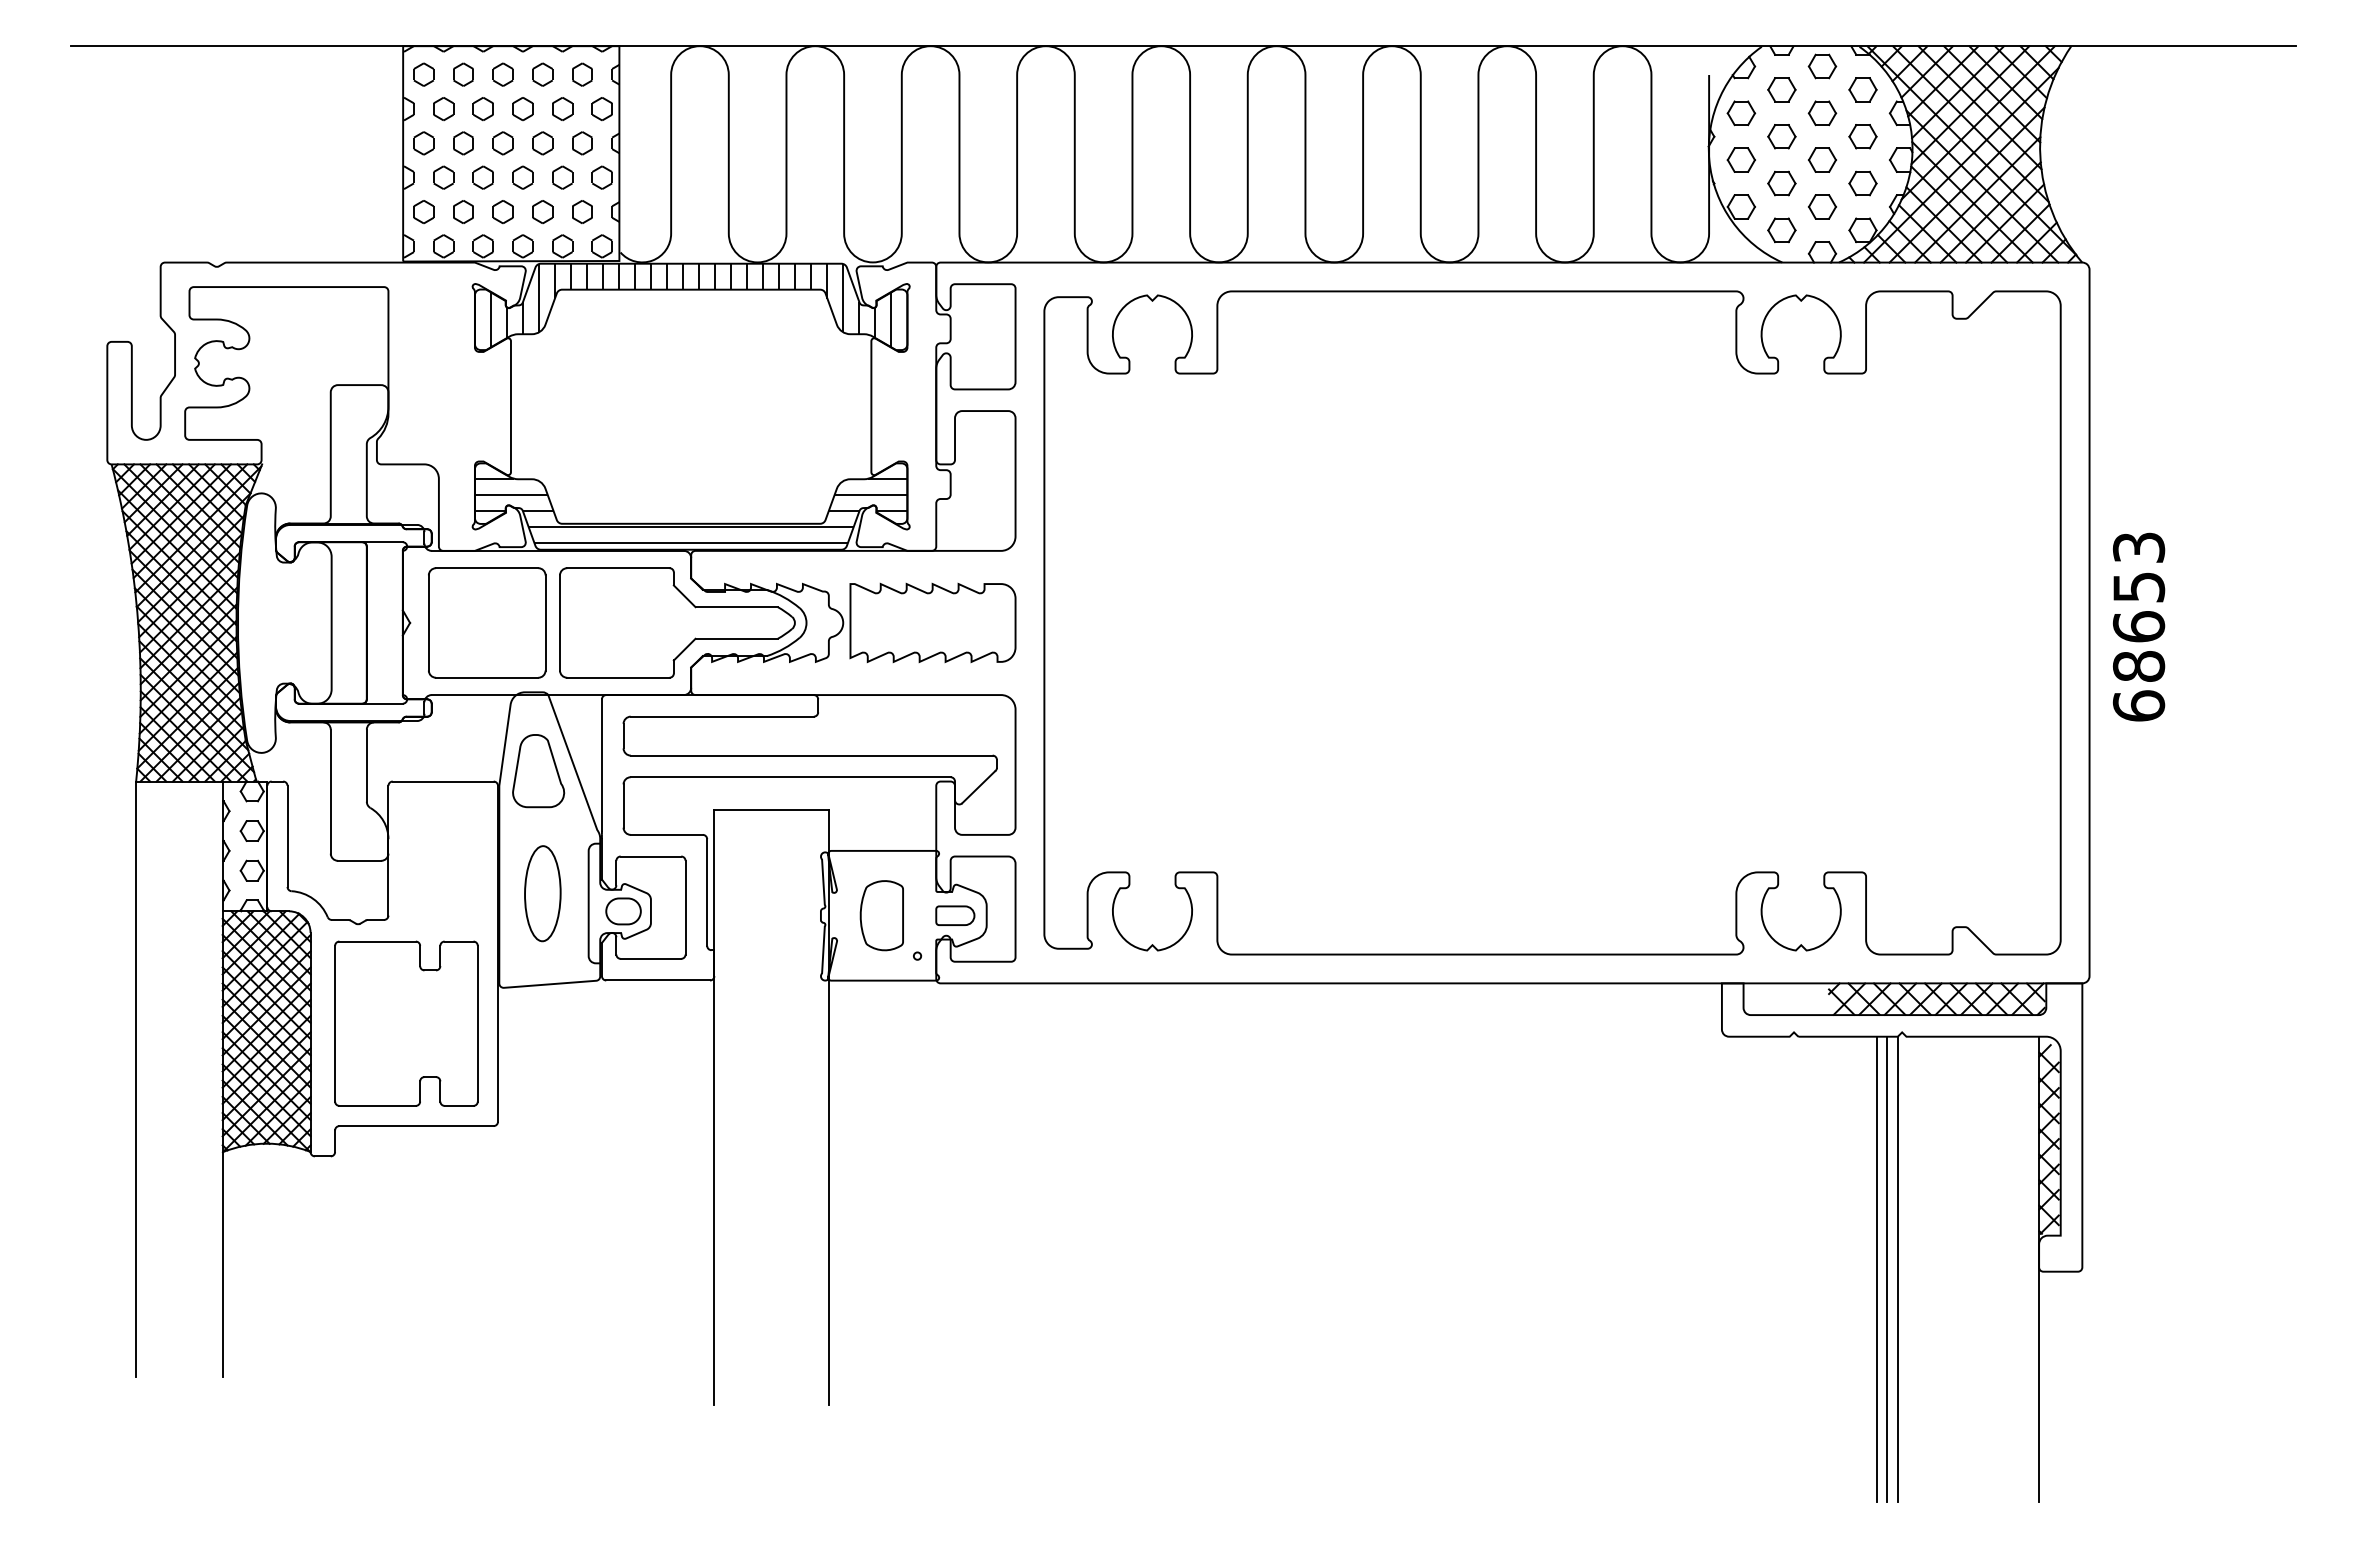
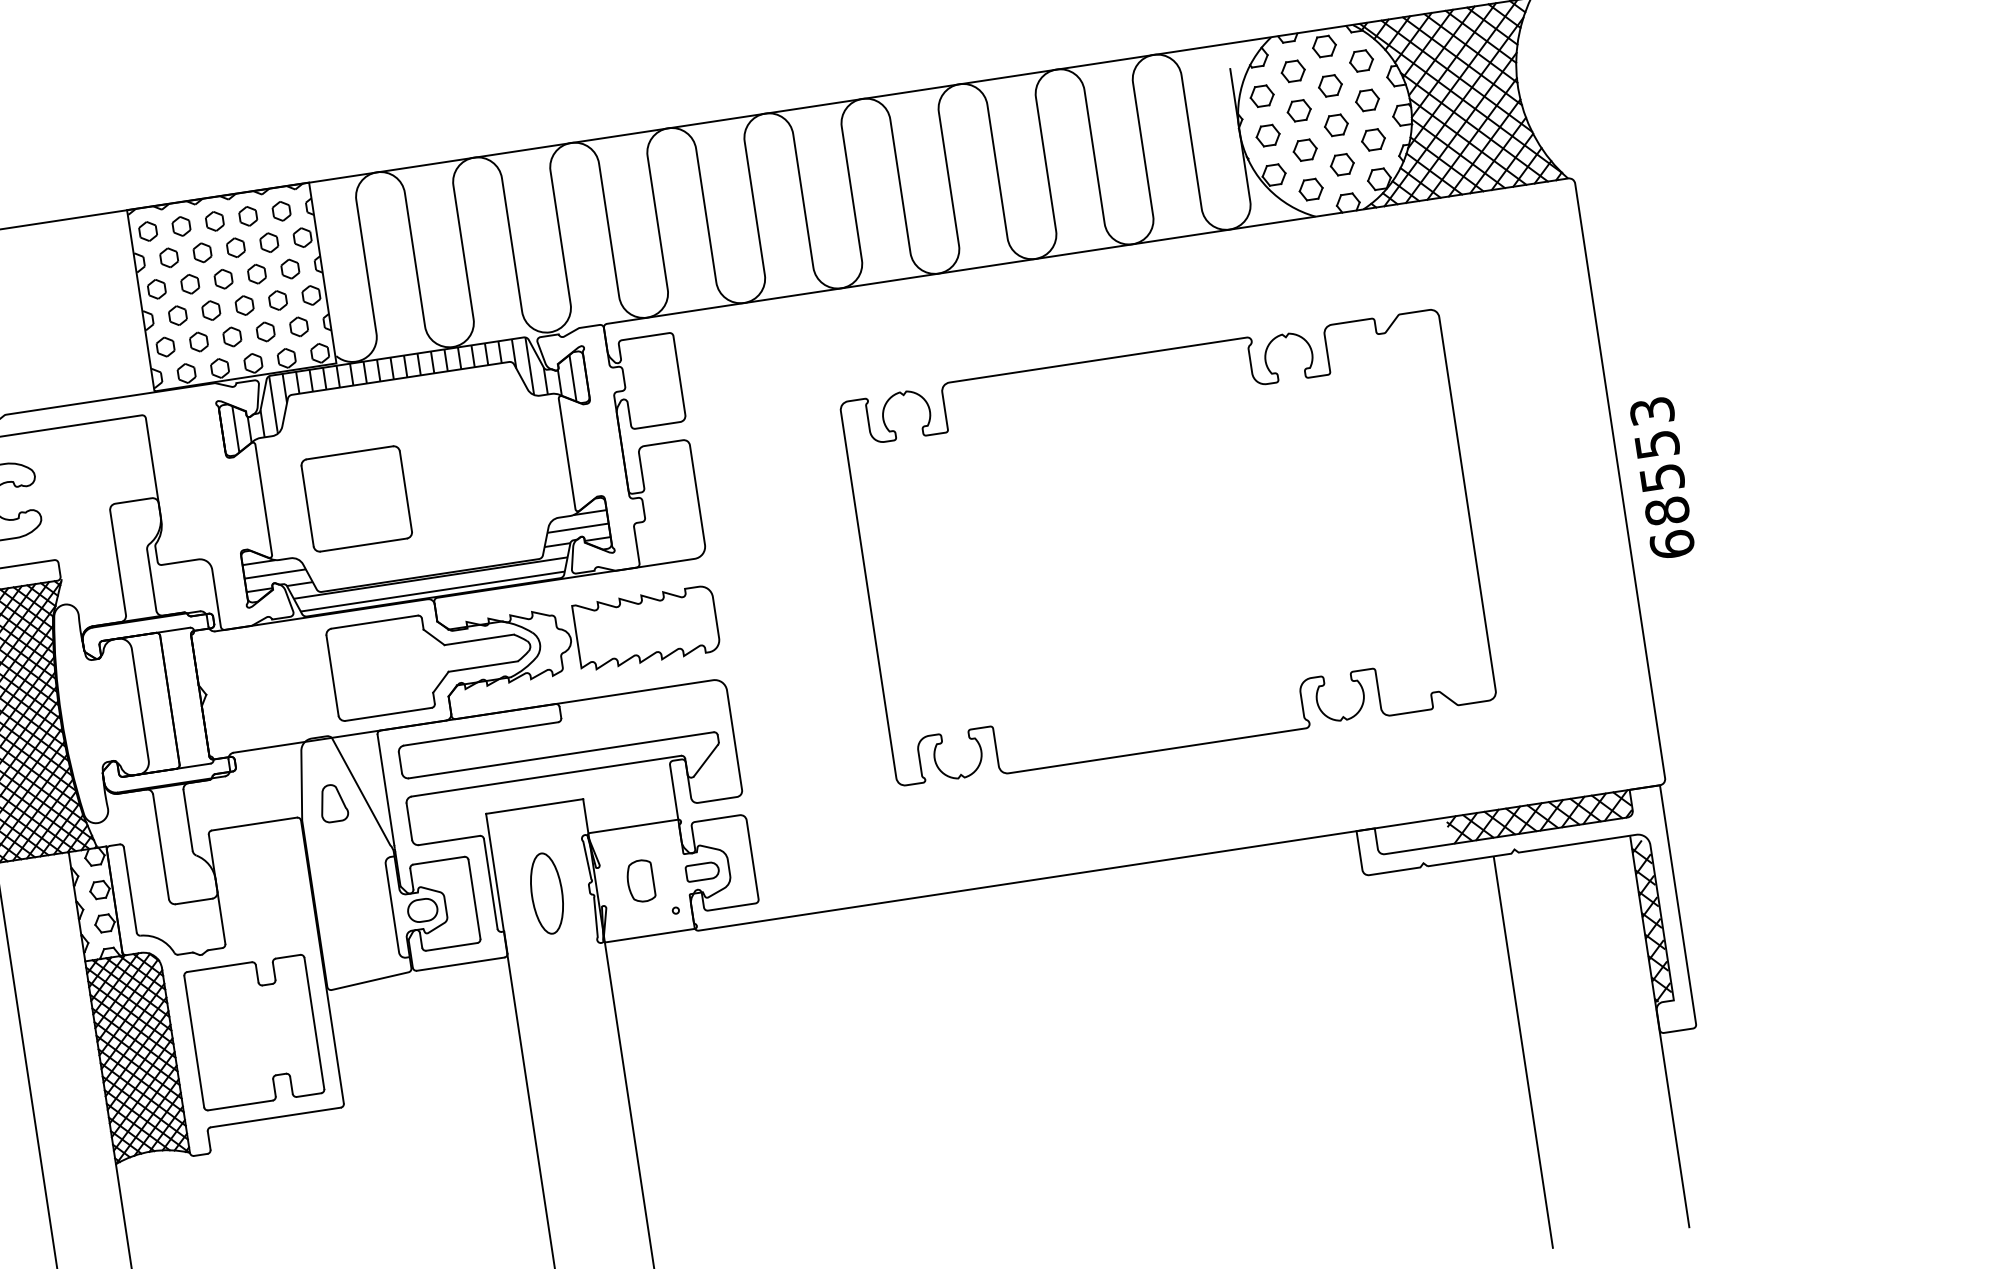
part: (487, 622) -> (356, 498), moved
part: (1552, 622) -> (1167, 548), size x0.7
text: (2138, 626) -> (1661, 477), 68653 -> 68553
part: (538, 771) -> (333, 803), size x0.6
part: (542, 893) -> (546, 893), moved
part: (881, 915) -> (640, 881), size x0.7
line: (1897, 1268) -> (1540, 1048), removed
line: (1886, 1269) -> (1531, 1051), removed

